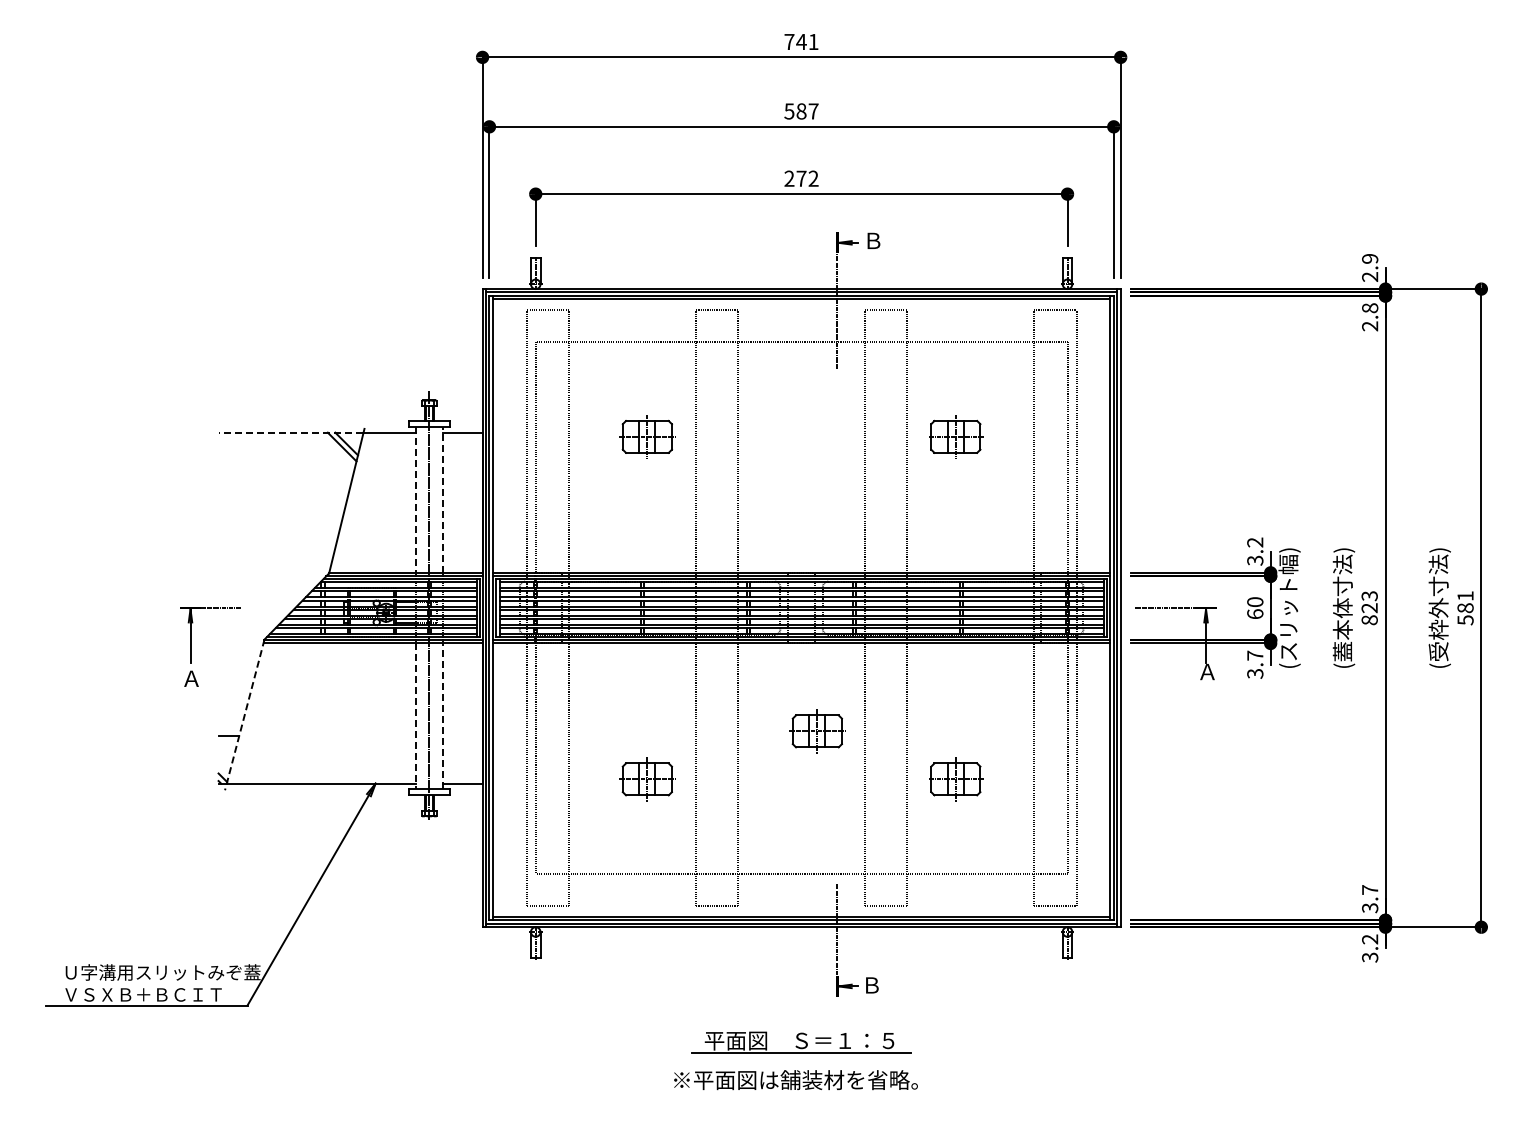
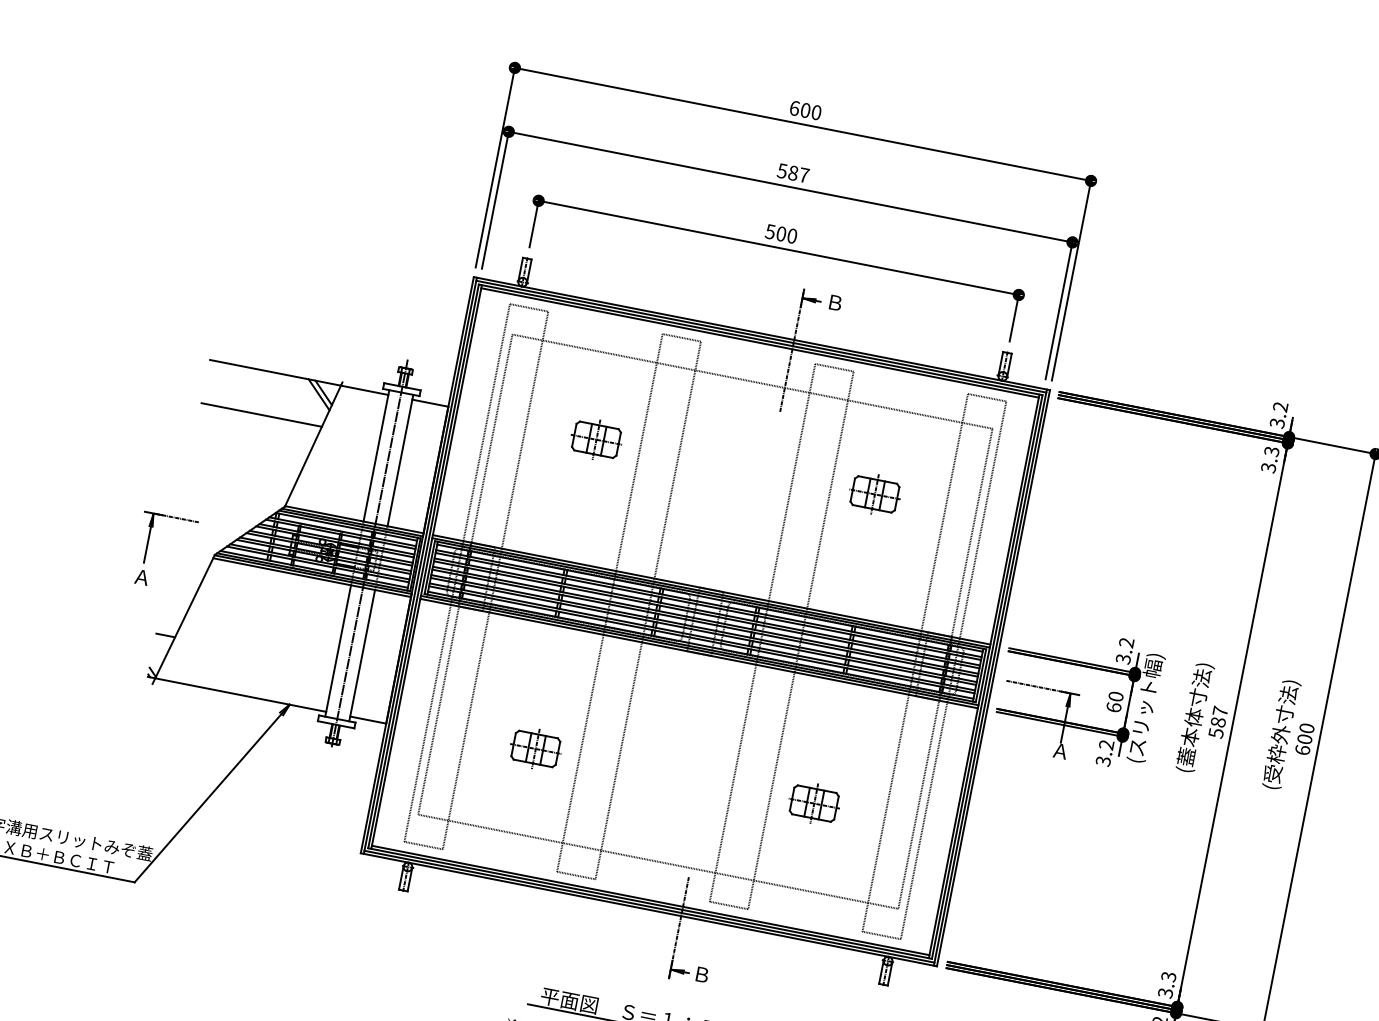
text: (801, 41) -> (805, 110), 741 -> 600
text: (801, 178) -> (781, 233), 272 -> 500
text: (1370, 267) -> (1279, 414), 2.9 -> 3.2
text: (1370, 317) -> (1270, 460), 2.8 -> 3.3
line: (290, 432) -> (275, 372), dashed -> solid
line: (284, 480) -> (261, 414), added
line: (416, 500) -> (376, 456), dashed -> solid
line: (442, 500) -> (400, 460), dashed -> solid
text: (1369, 608) -> (1218, 722), 823 -> 587
text: (1465, 608) -> (1304, 739), 581 -> 600
text: (1255, 655) -> (1106, 744), 3.7 -> 3.2
line: (244, 714) -> (183, 619), dashed -> solid
line: (416, 716) -> (338, 651), dashed -> solid
line: (442, 716) -> (361, 655), dashed -> solid
part: (817, 731) -> (697, 735), removed
text: (1370, 890) -> (1169, 977), 3.7 -> 3.3

